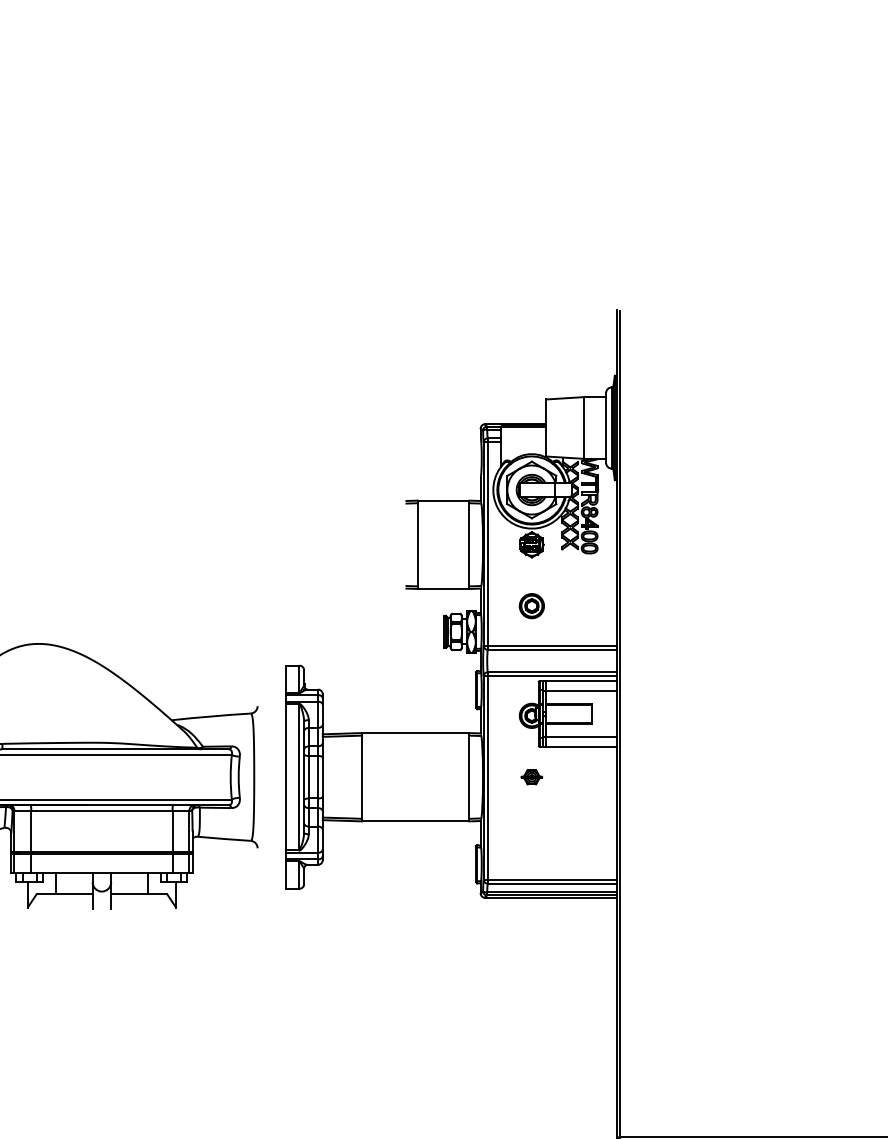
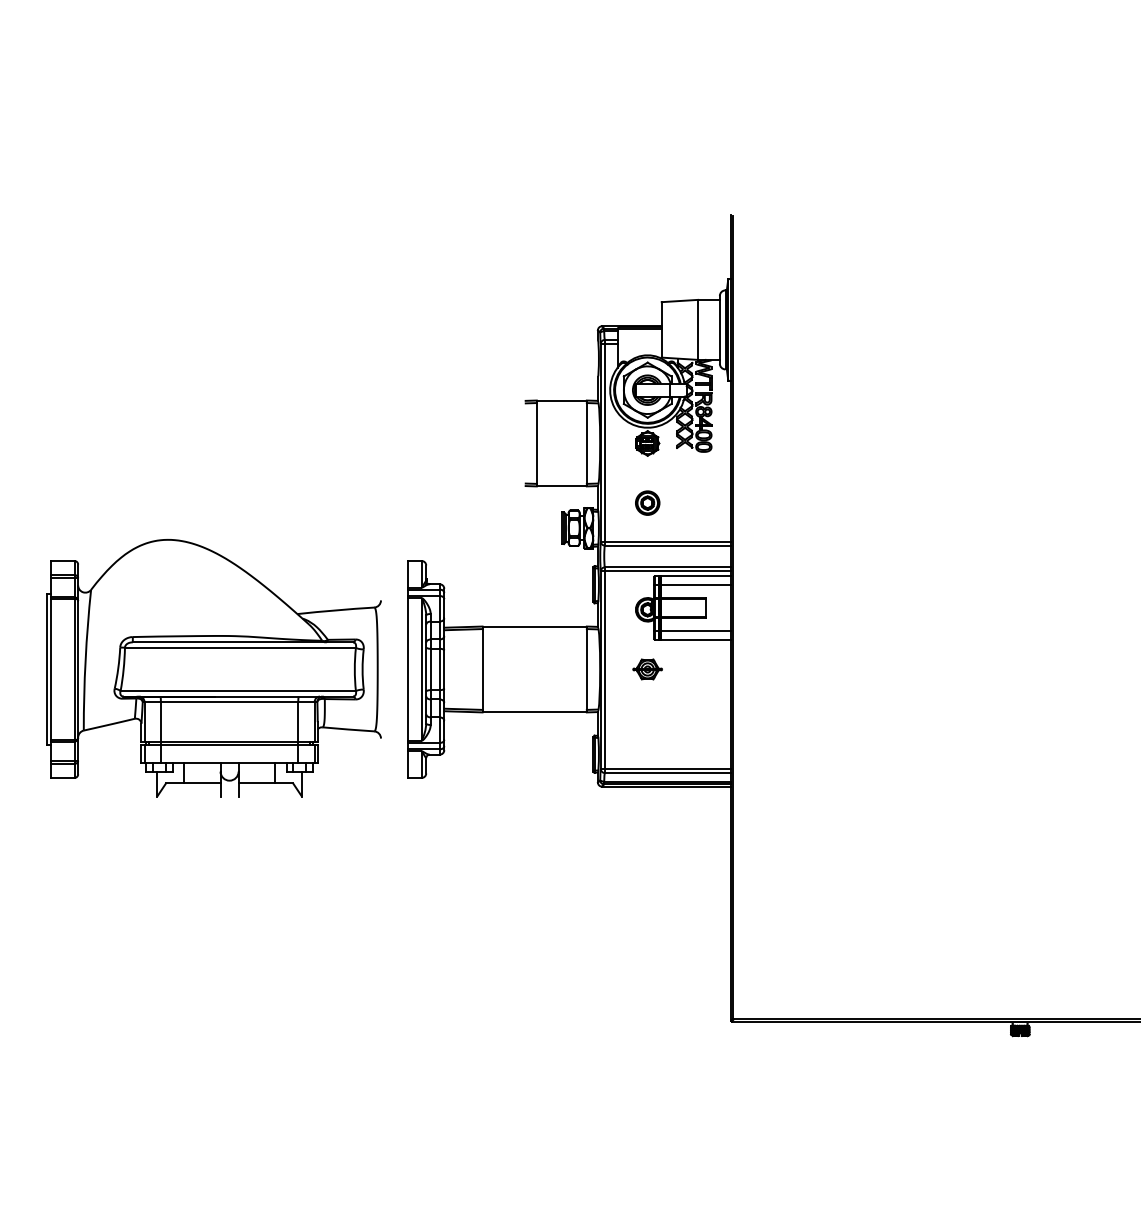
part: (531, 777) -> (647, 669), size x1.43

